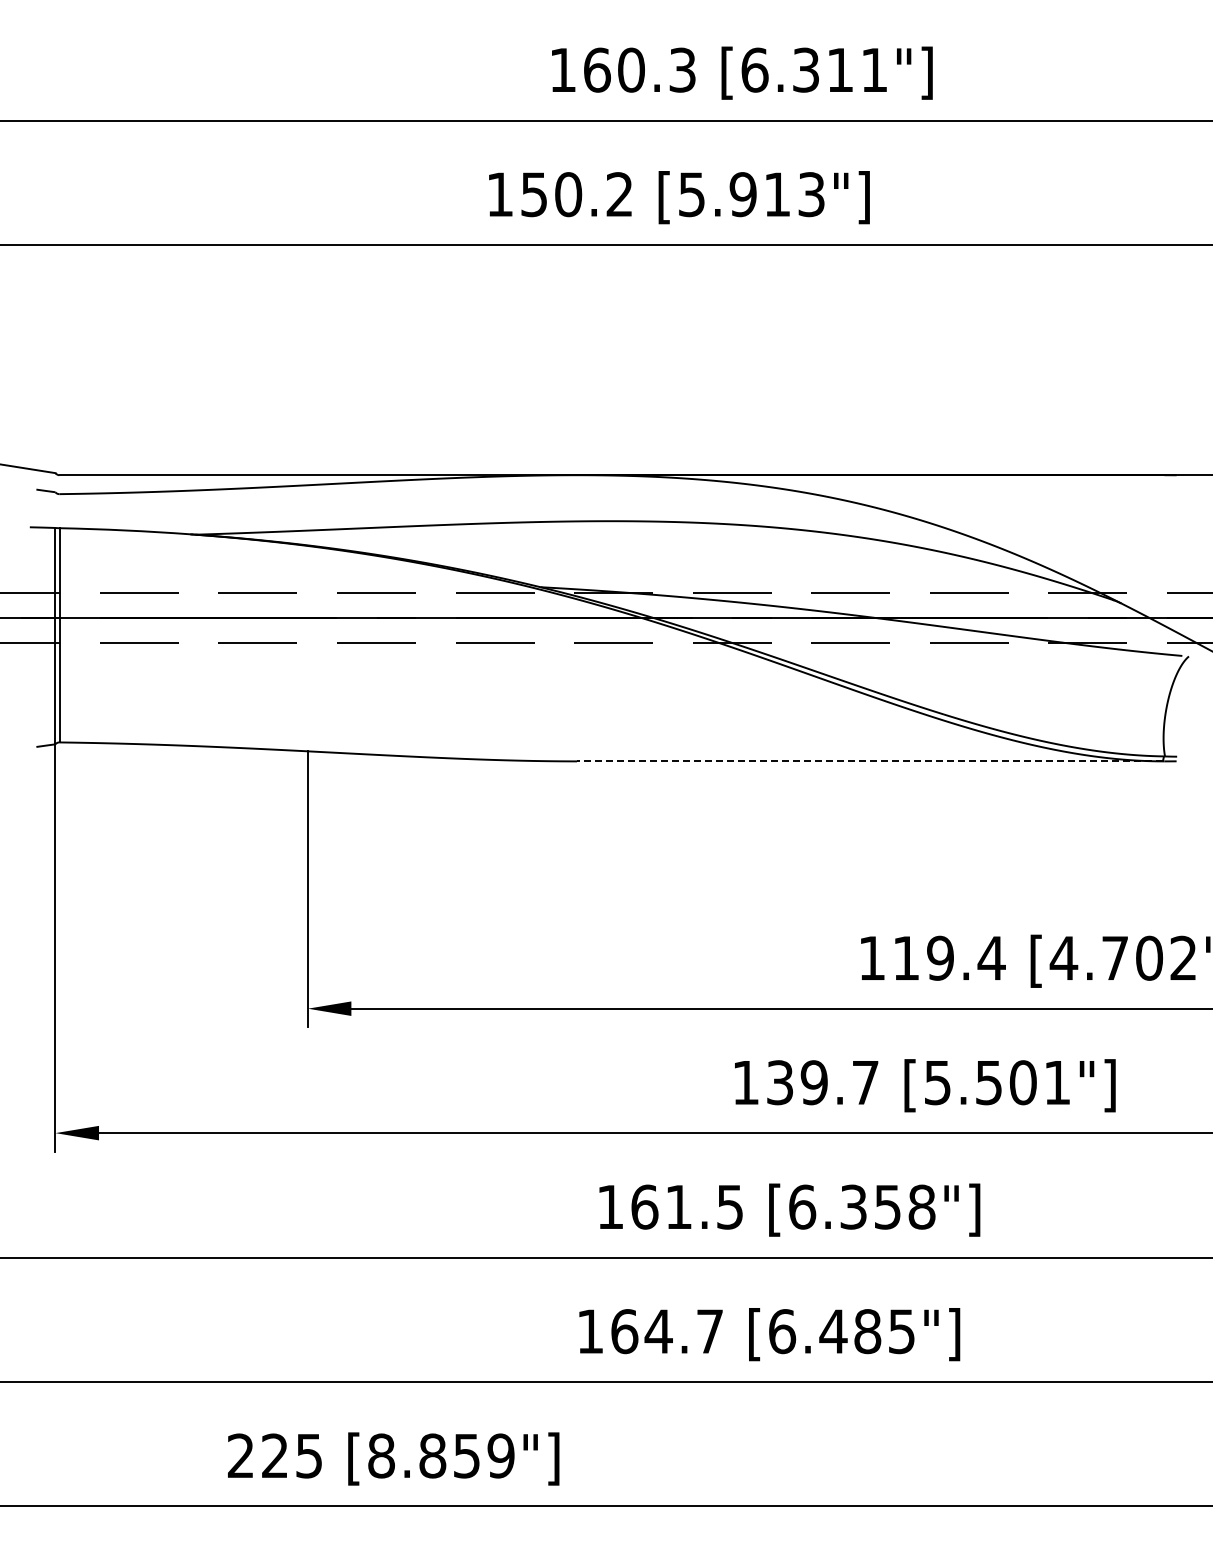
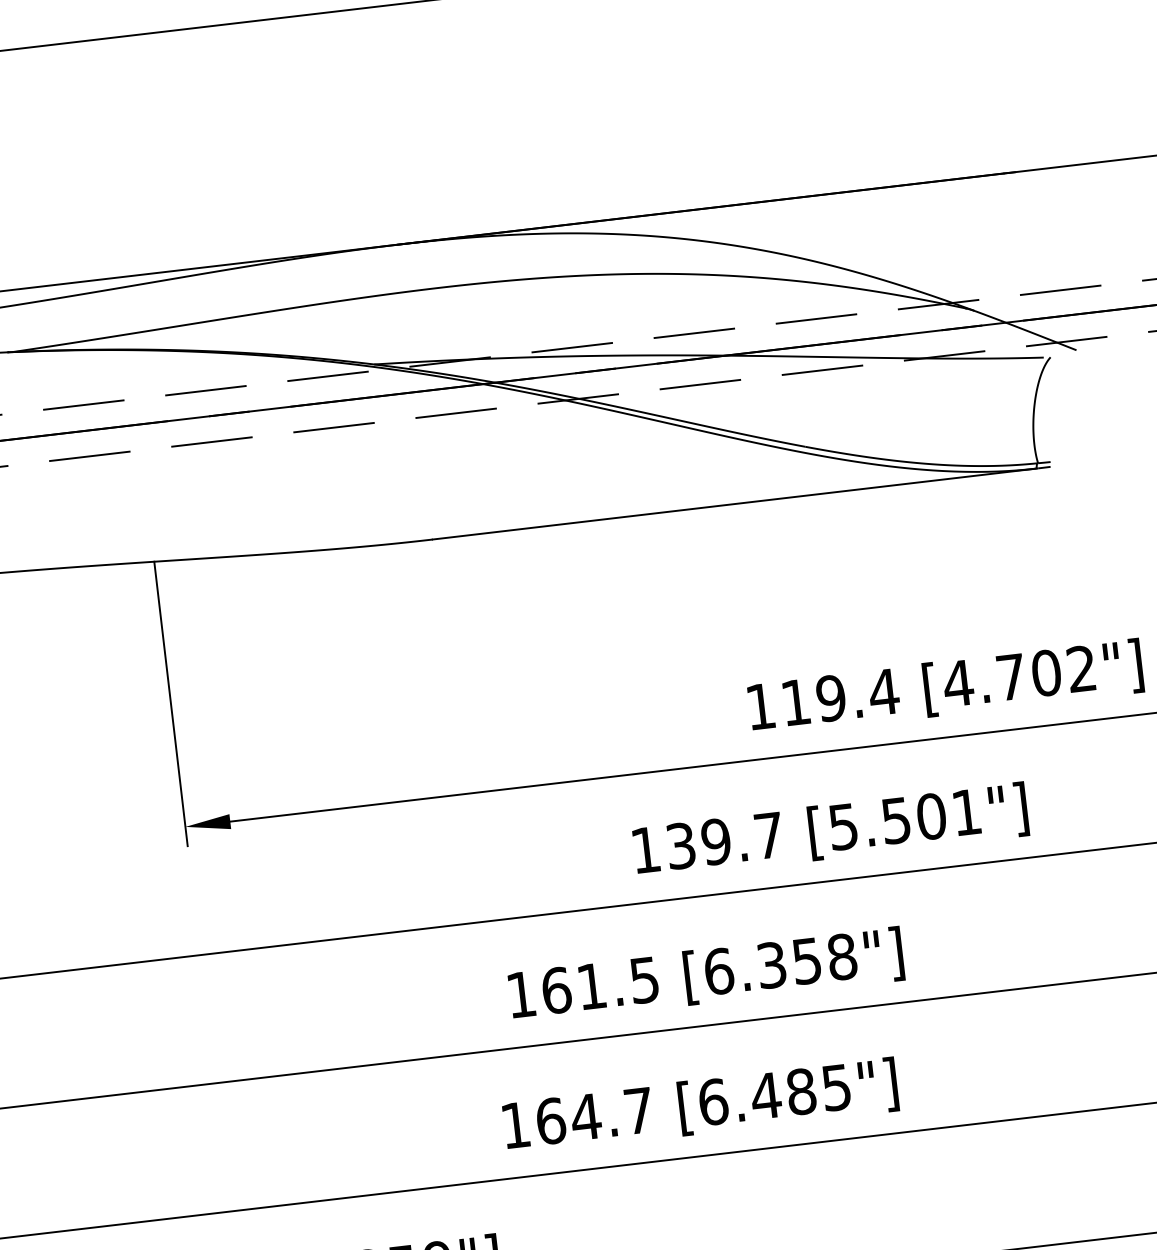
line: (869, 761) -> (734, 504), dashed -> solid

